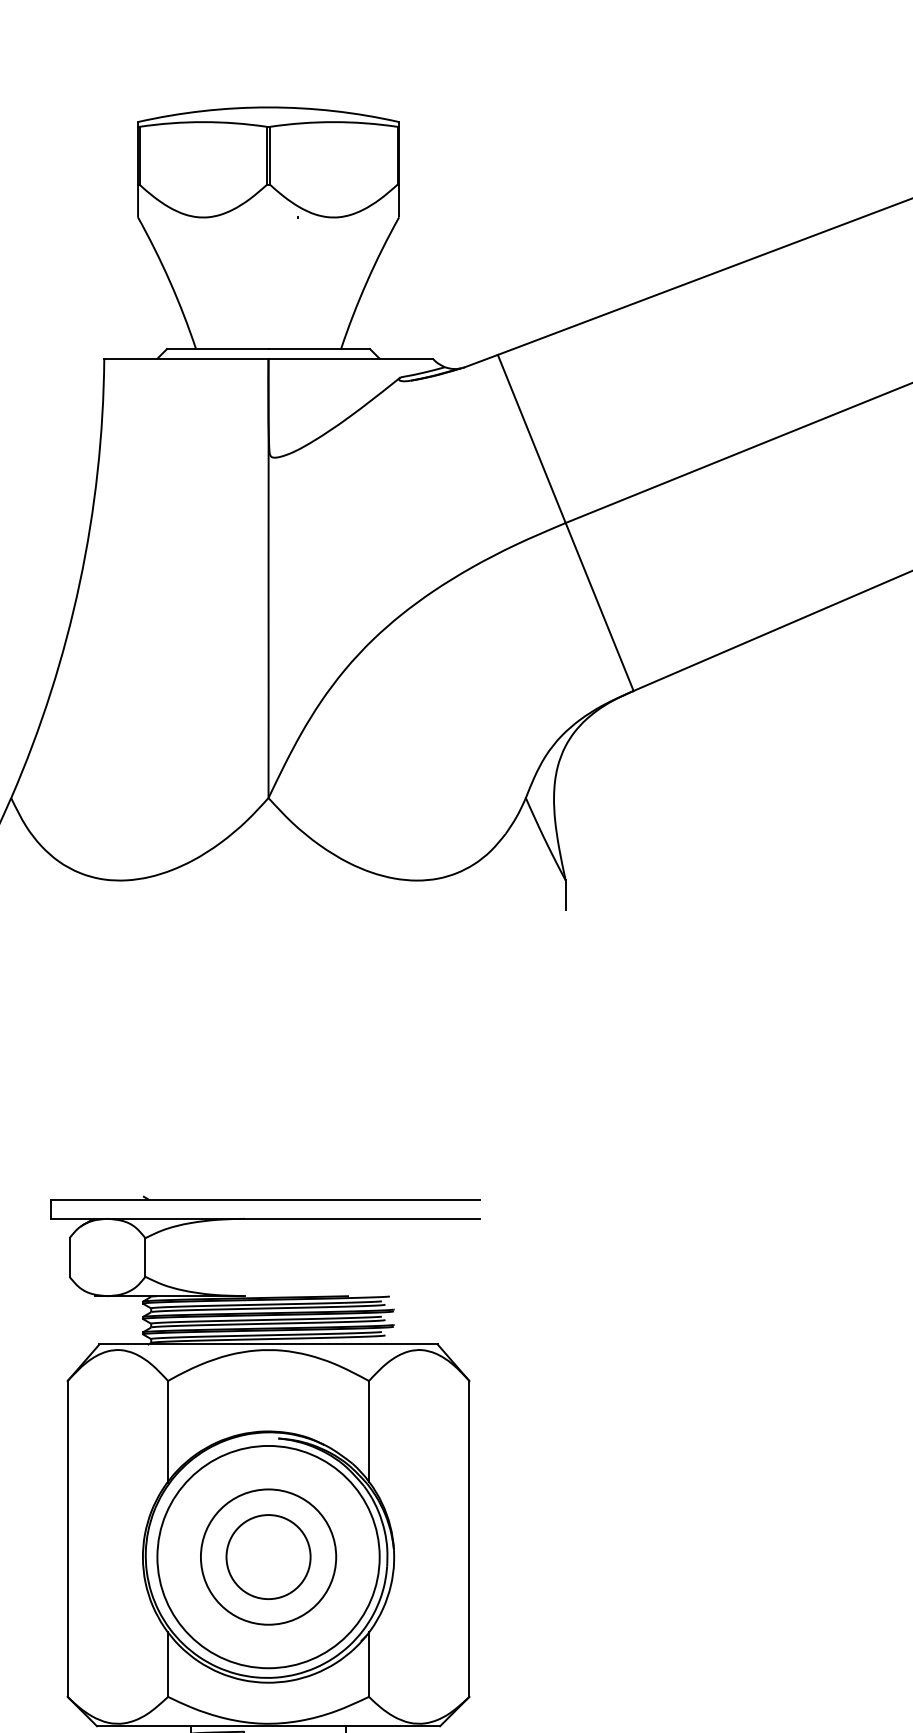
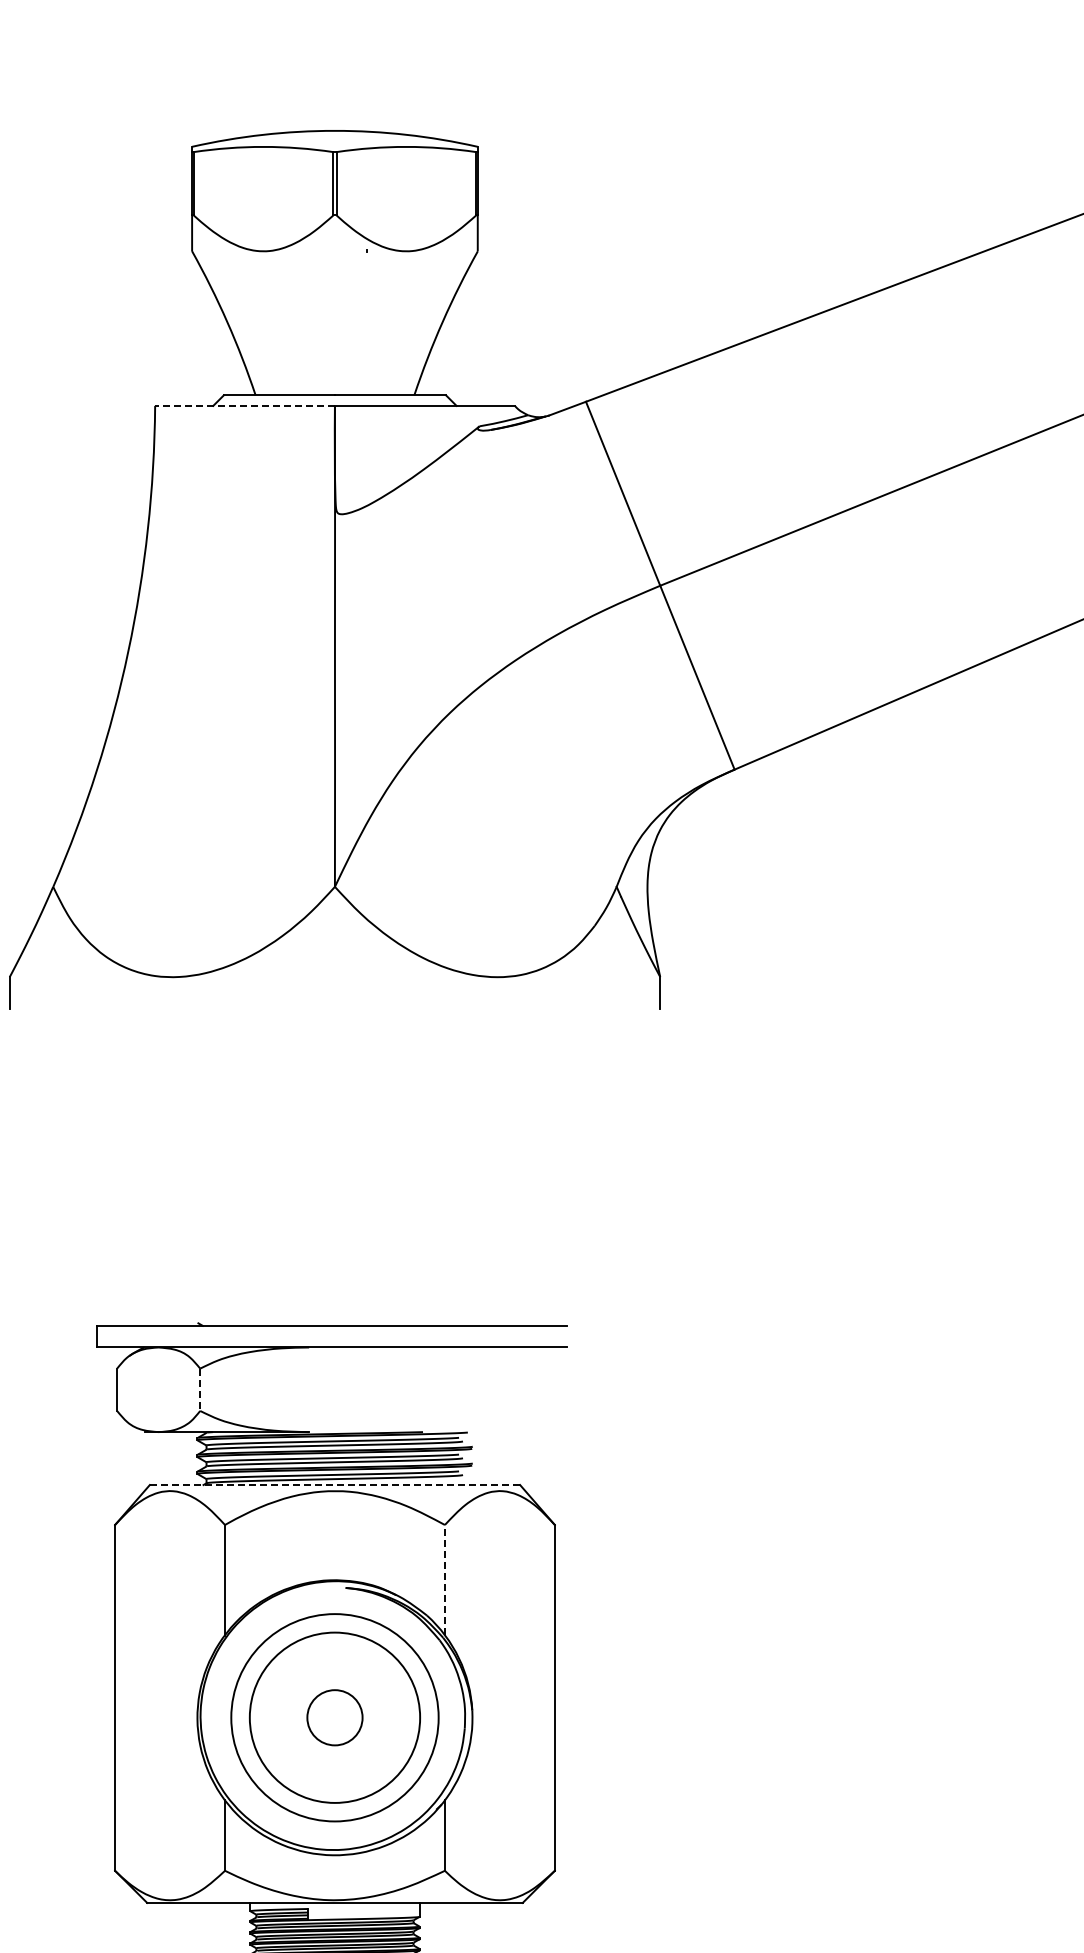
line: (186, 358) -> (245, 405), solid -> dashed
line: (145, 1258) -> (200, 1390), solid -> dashed
line: (268, 1344) -> (334, 1485), solid -> dashed
line: (368, 1430) -> (444, 1579), solid -> dashed
circle: (268, 1556) -> (334, 1717), size x0.6
circle: (268, 1556) -> (334, 1717), size x0.7
circle: (268, 1556) -> (334, 1717), size x1.4

